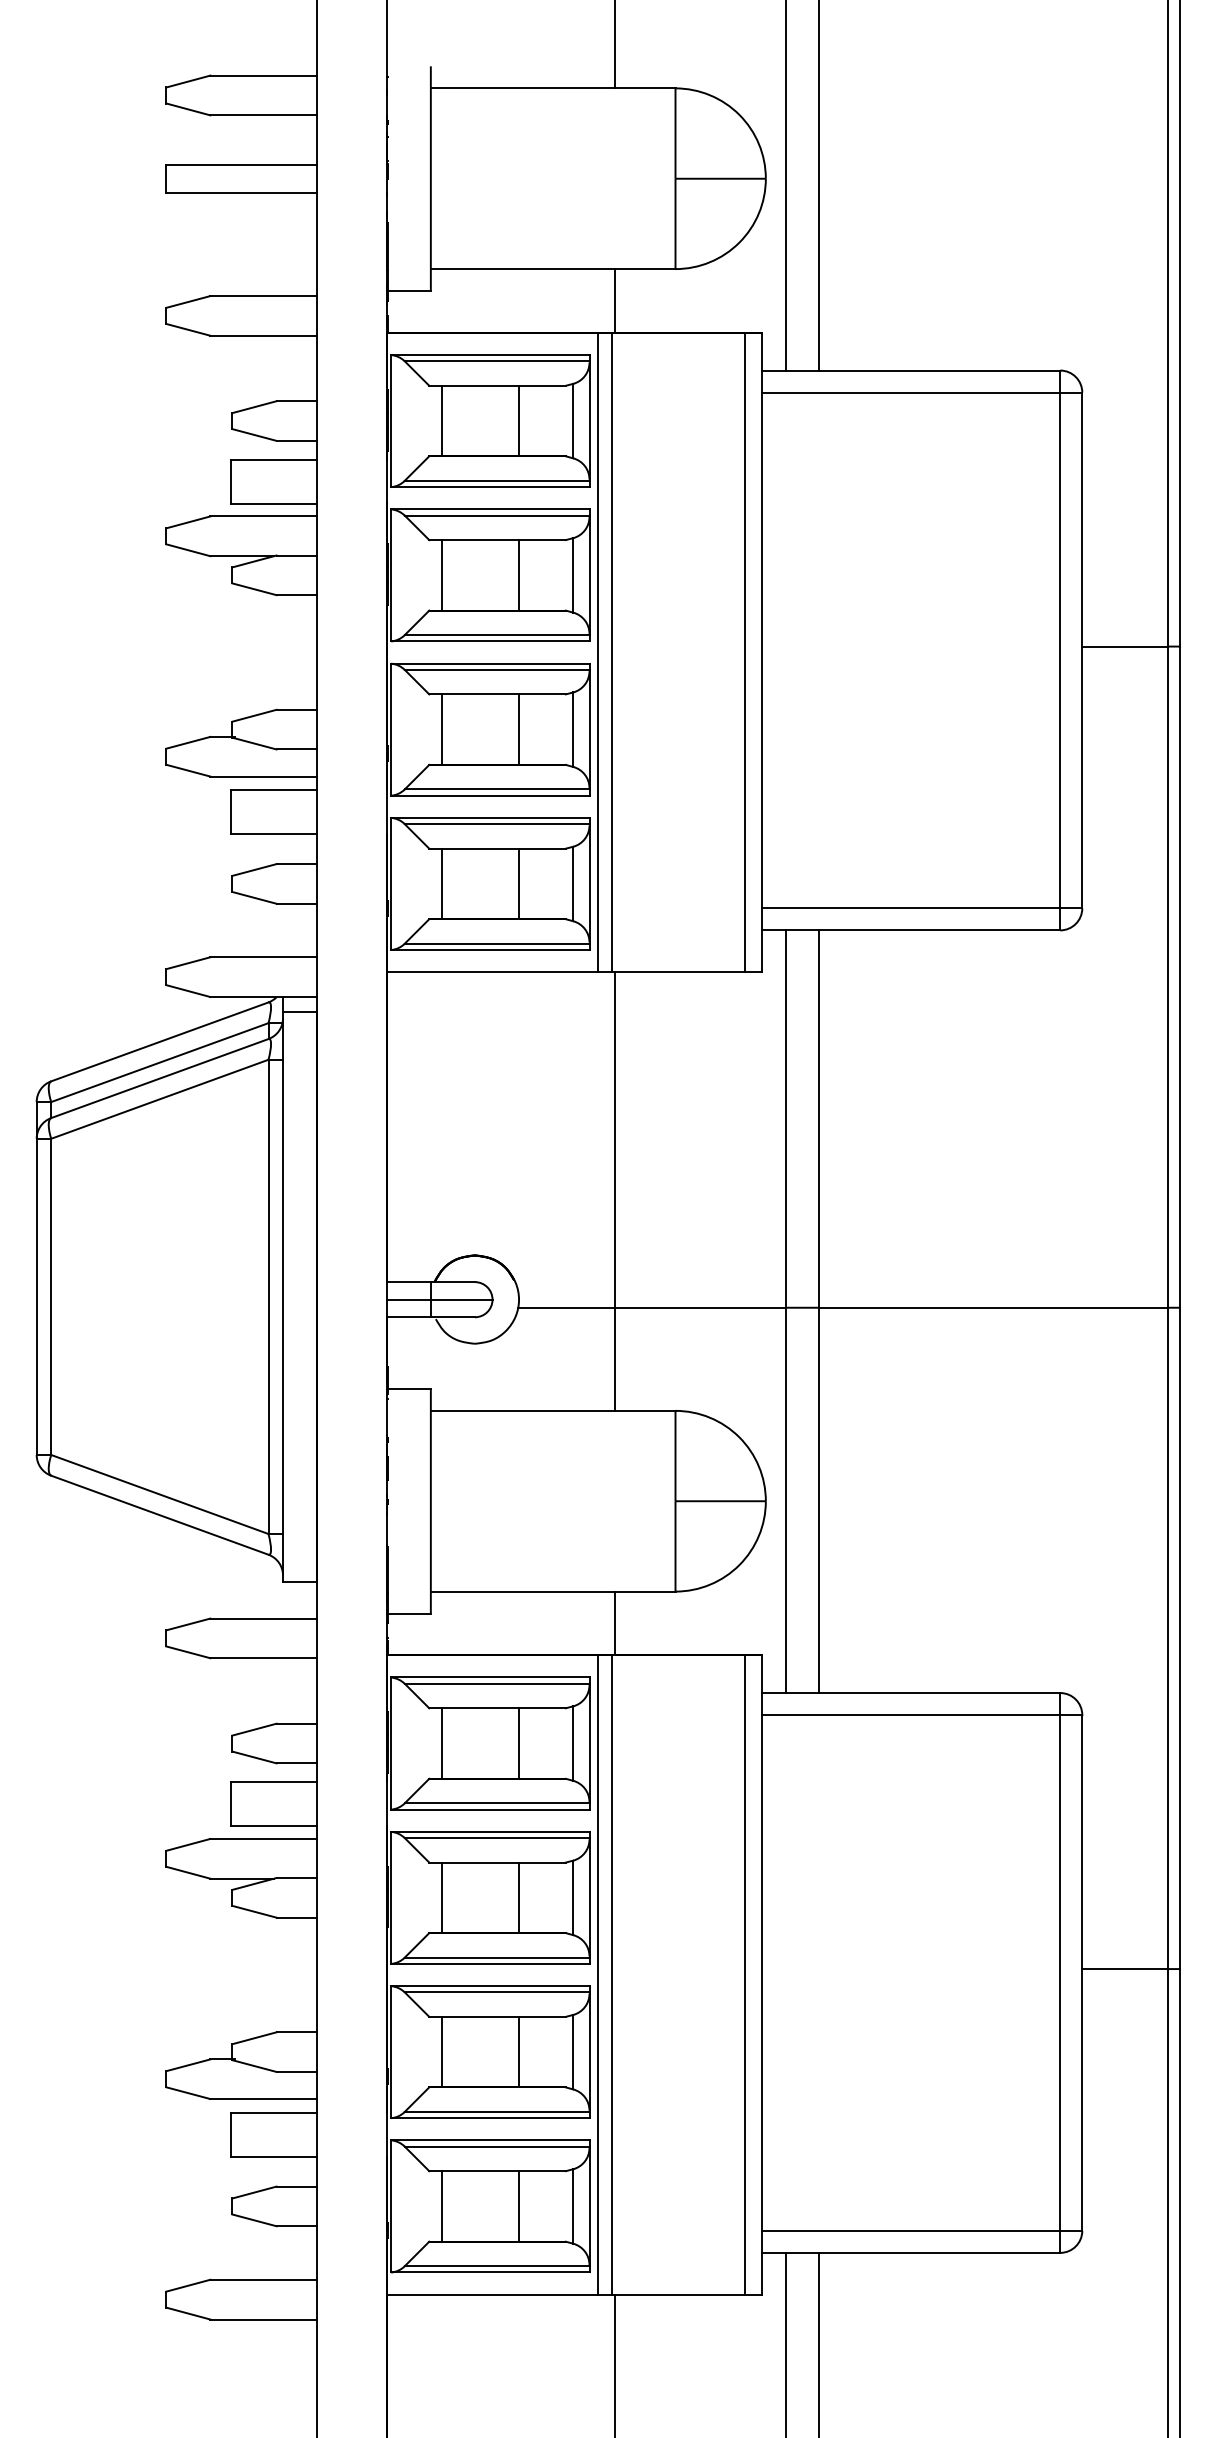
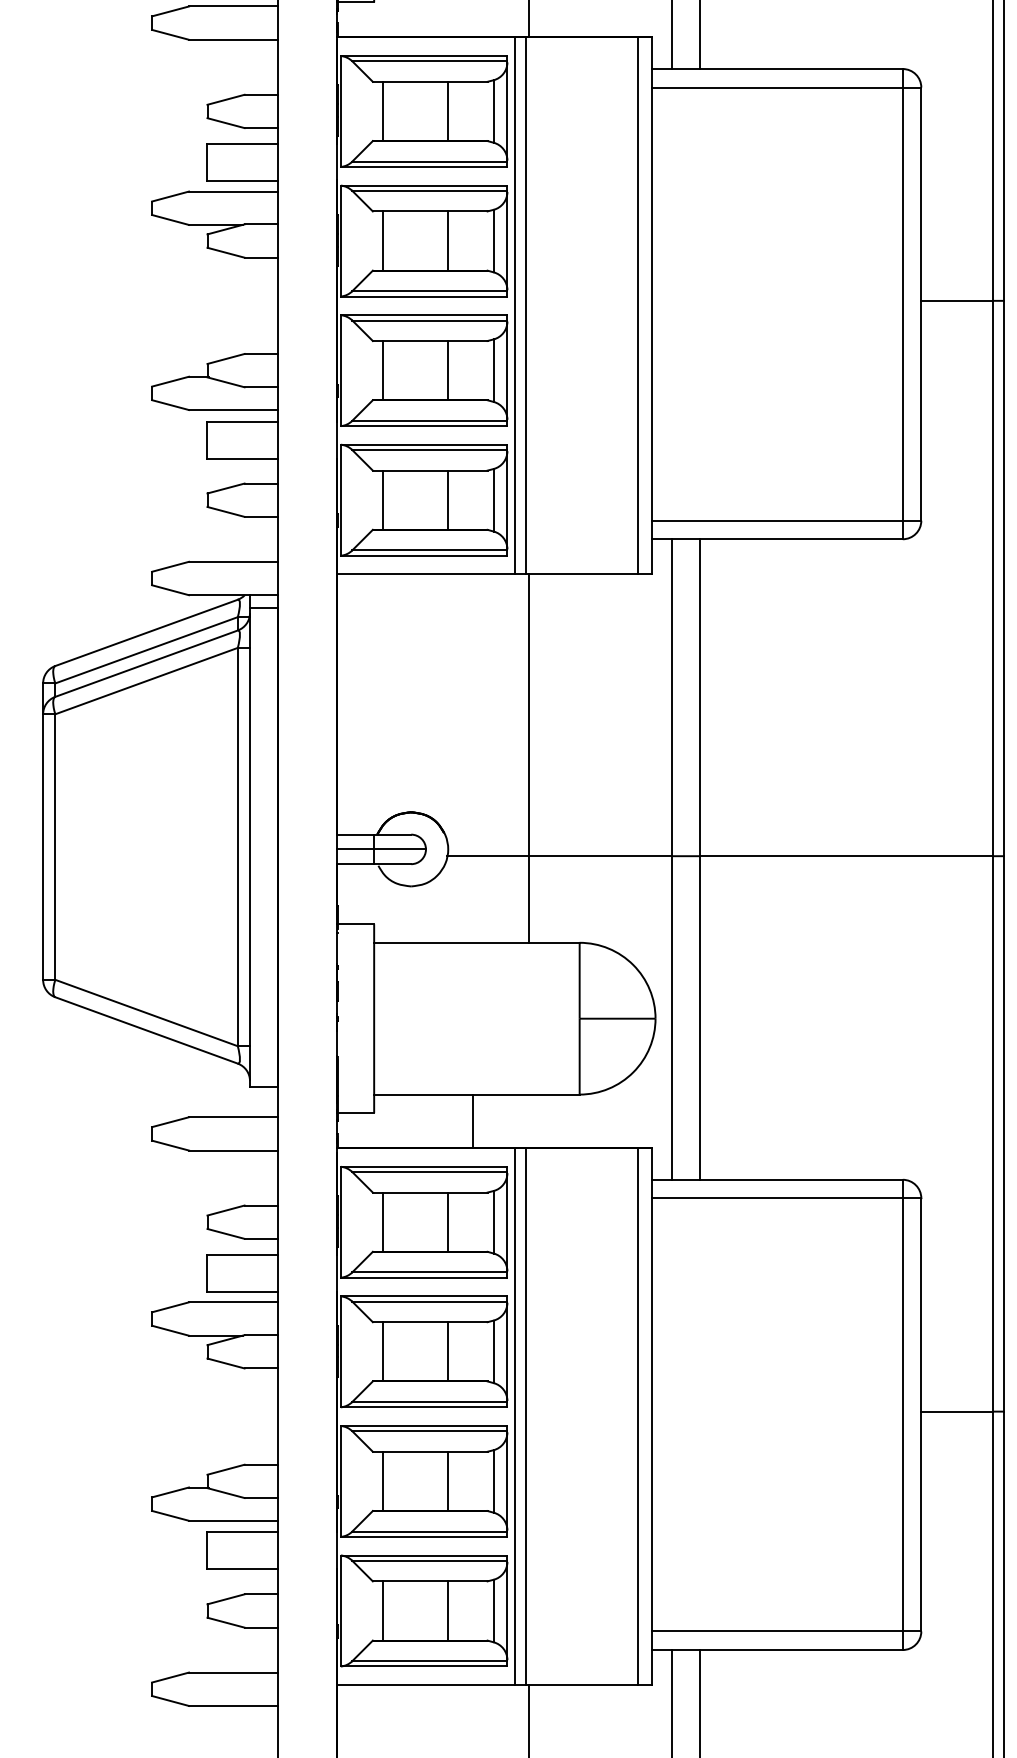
line: (614, 1623) -> (472, 1121), moved

